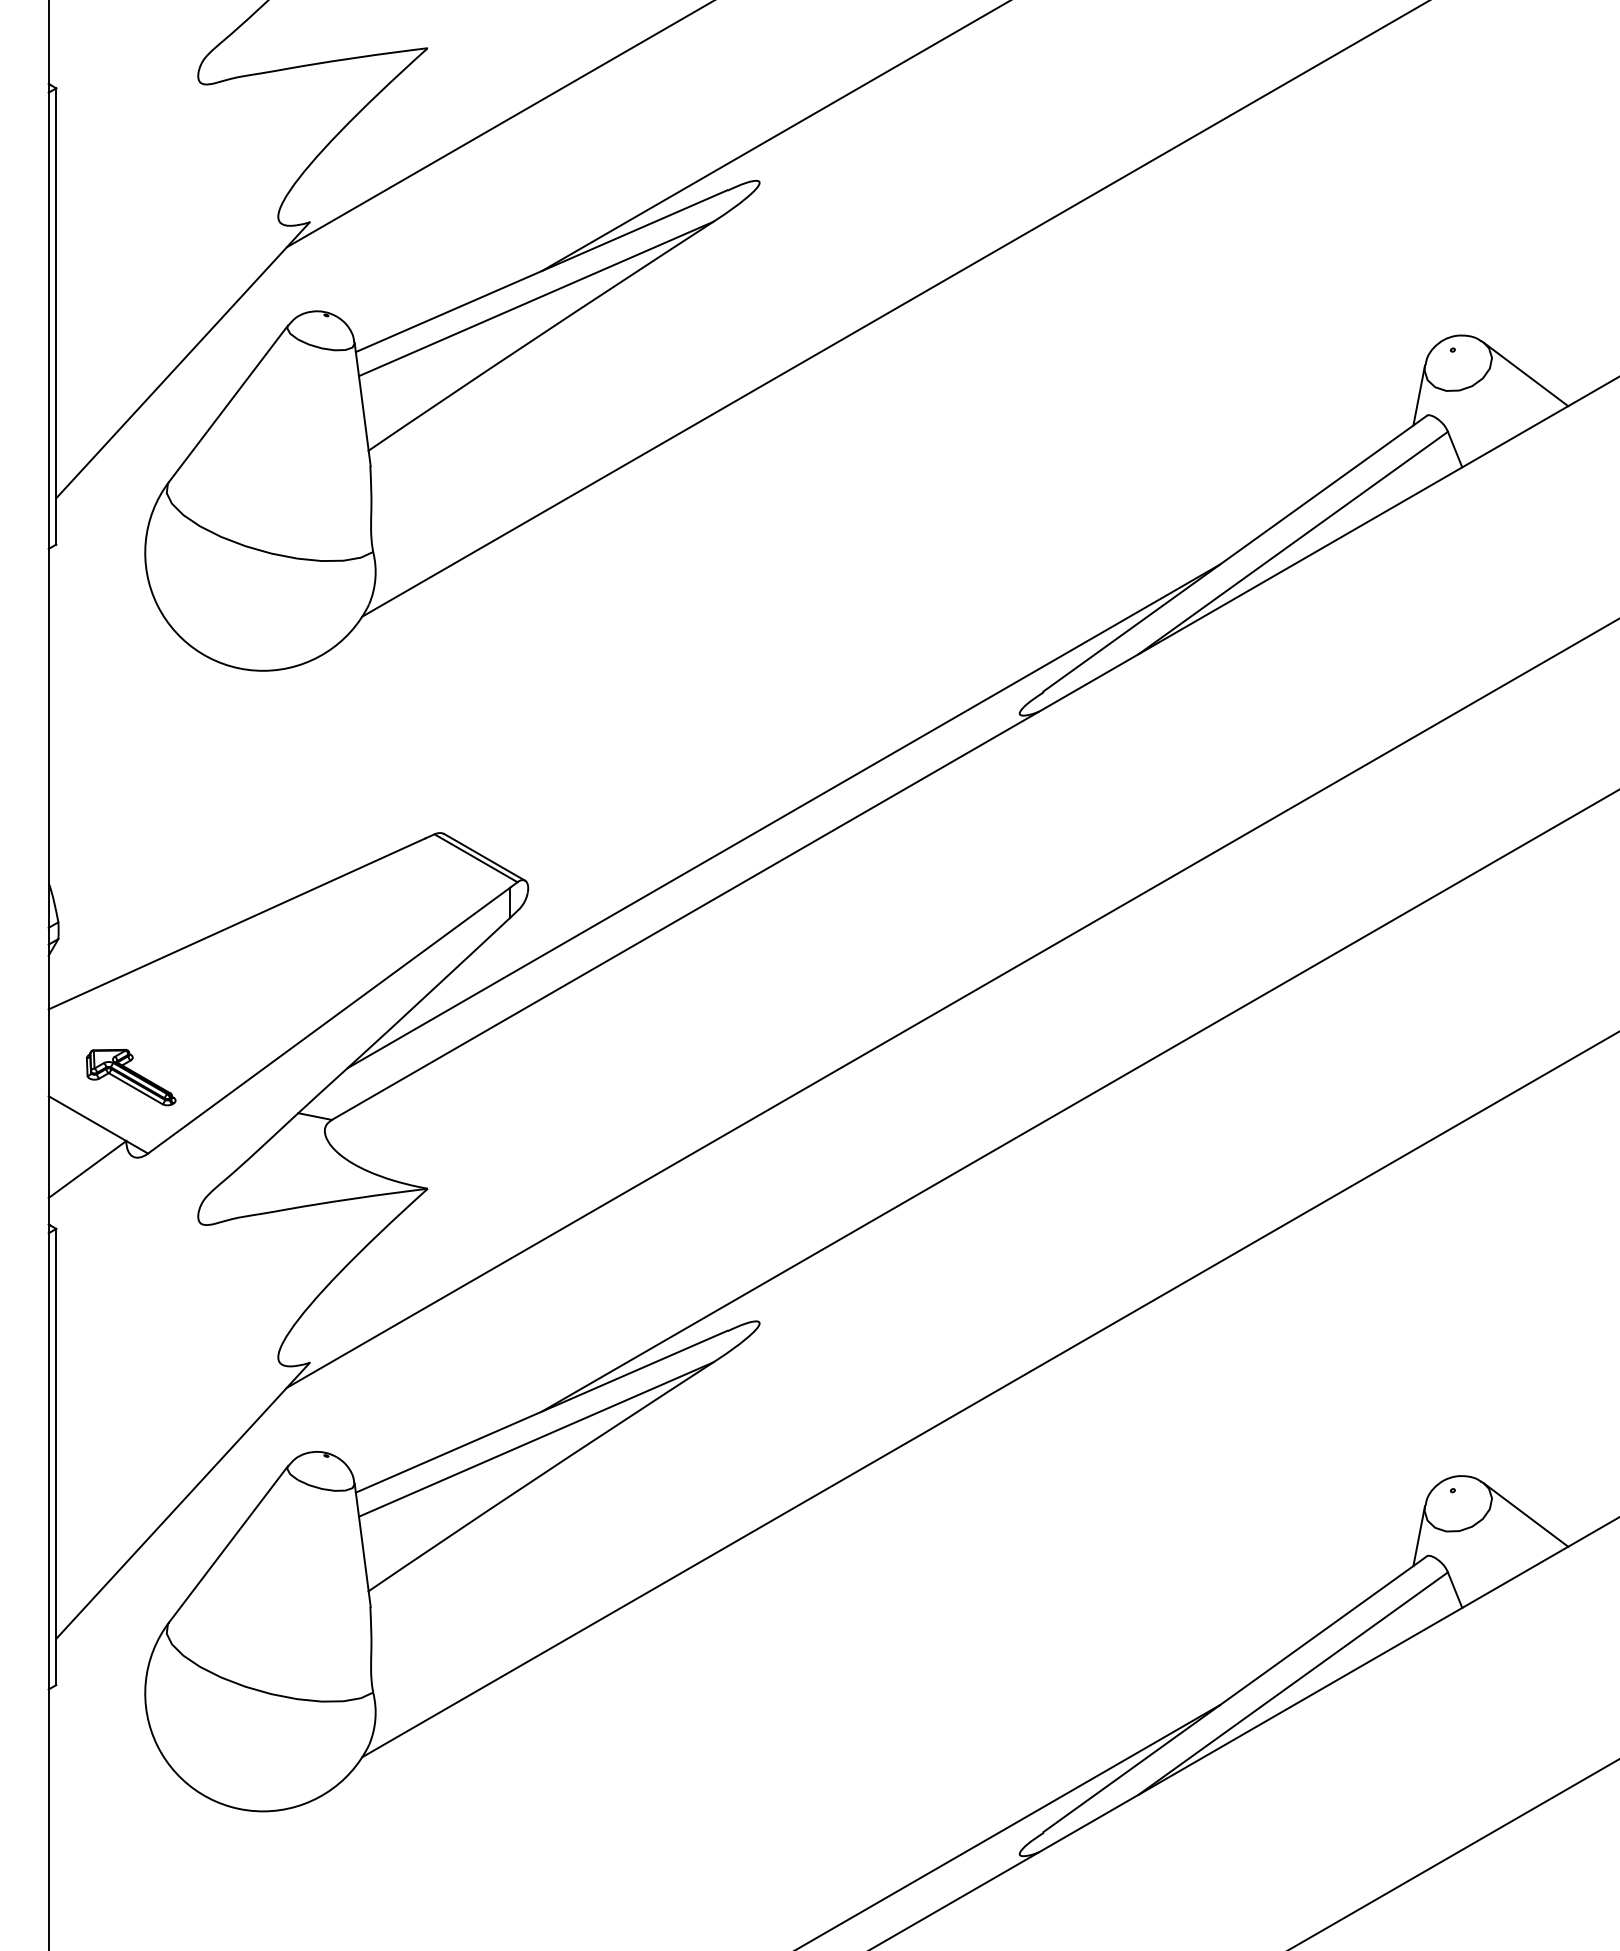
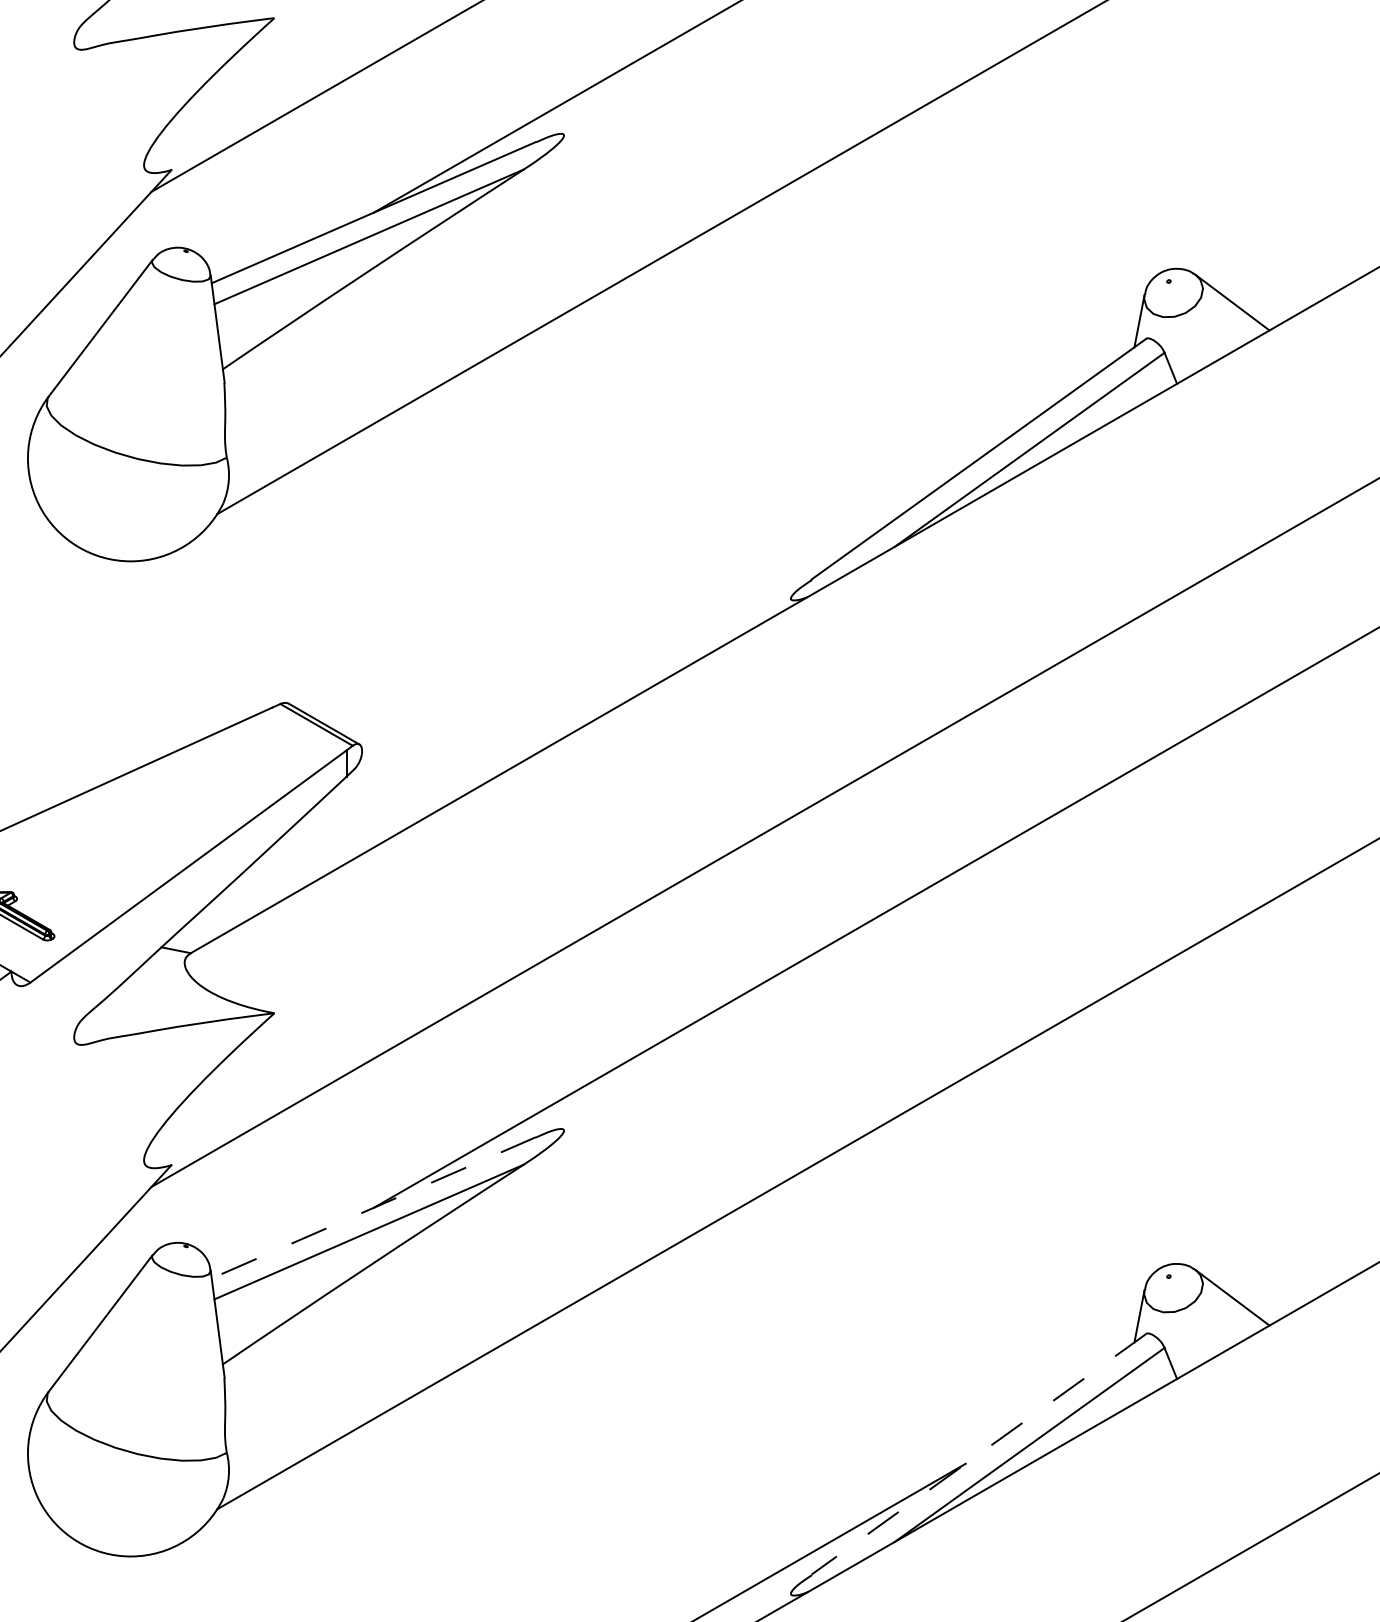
line: (783, 816) -> (584, 688), removed
line: (541, 1411) -> (373, 1207), solid -> dashed
line: (1234, 1694) -> (978, 1454), solid -> dashed

